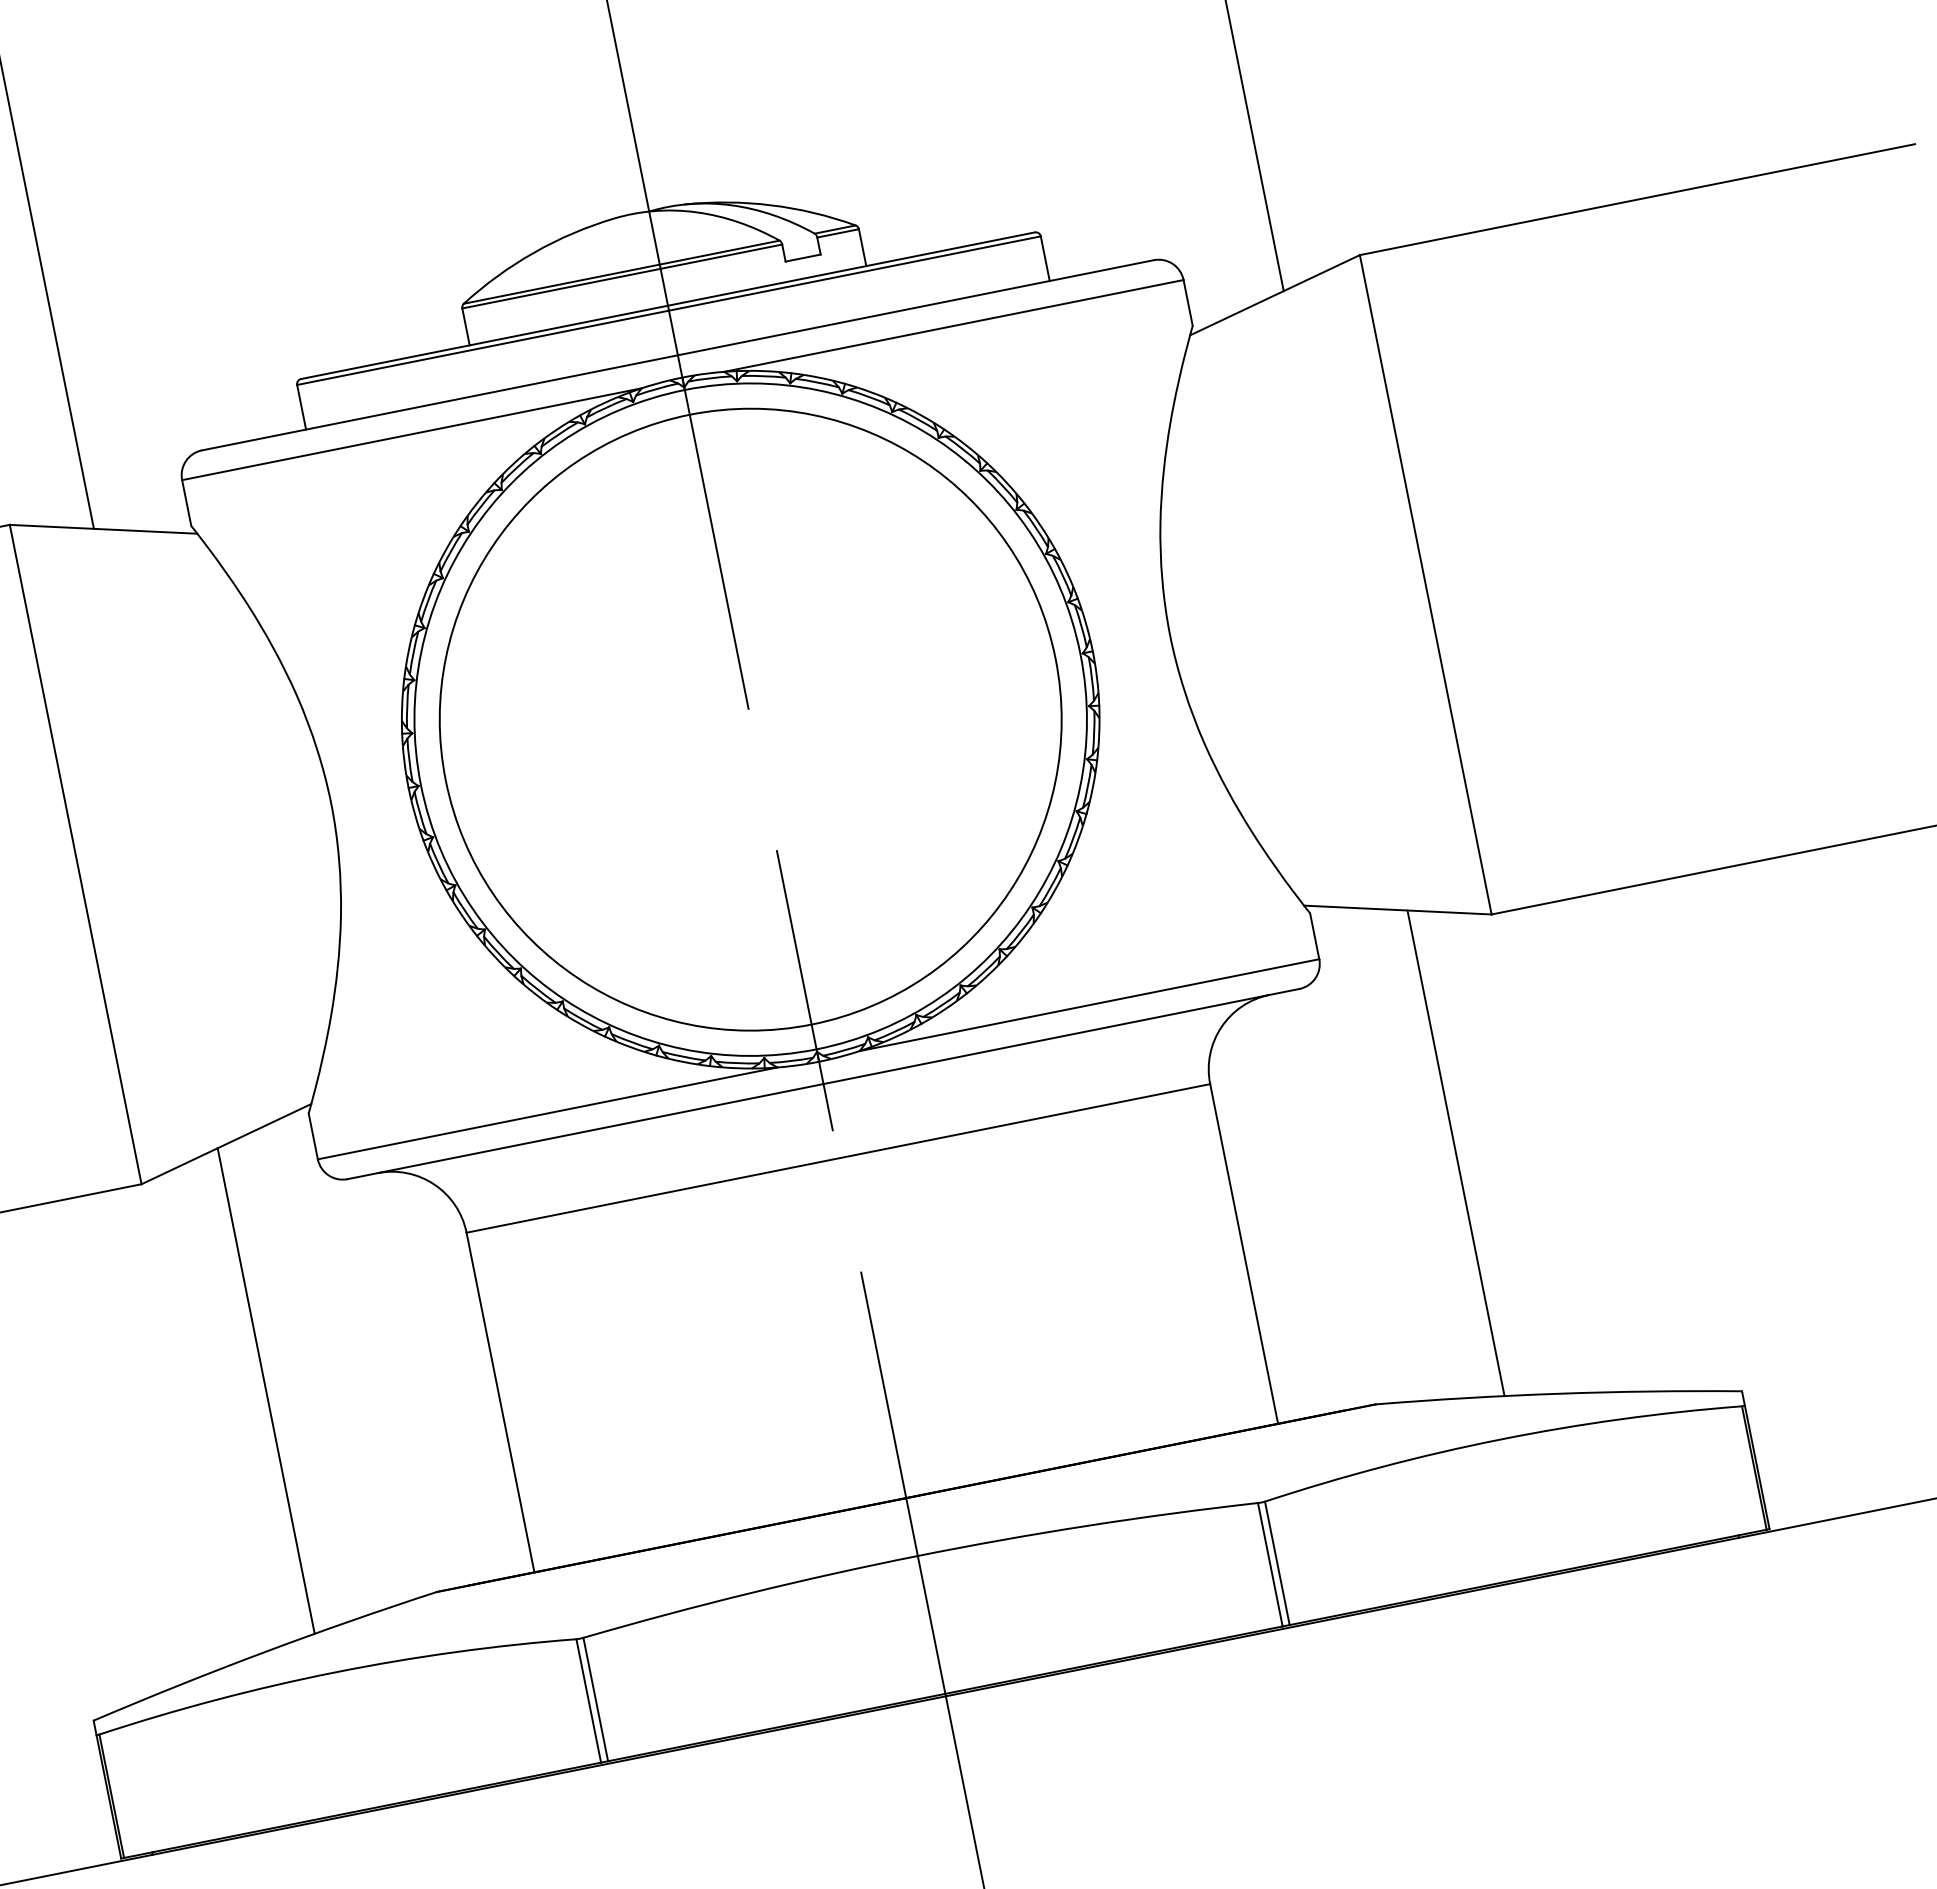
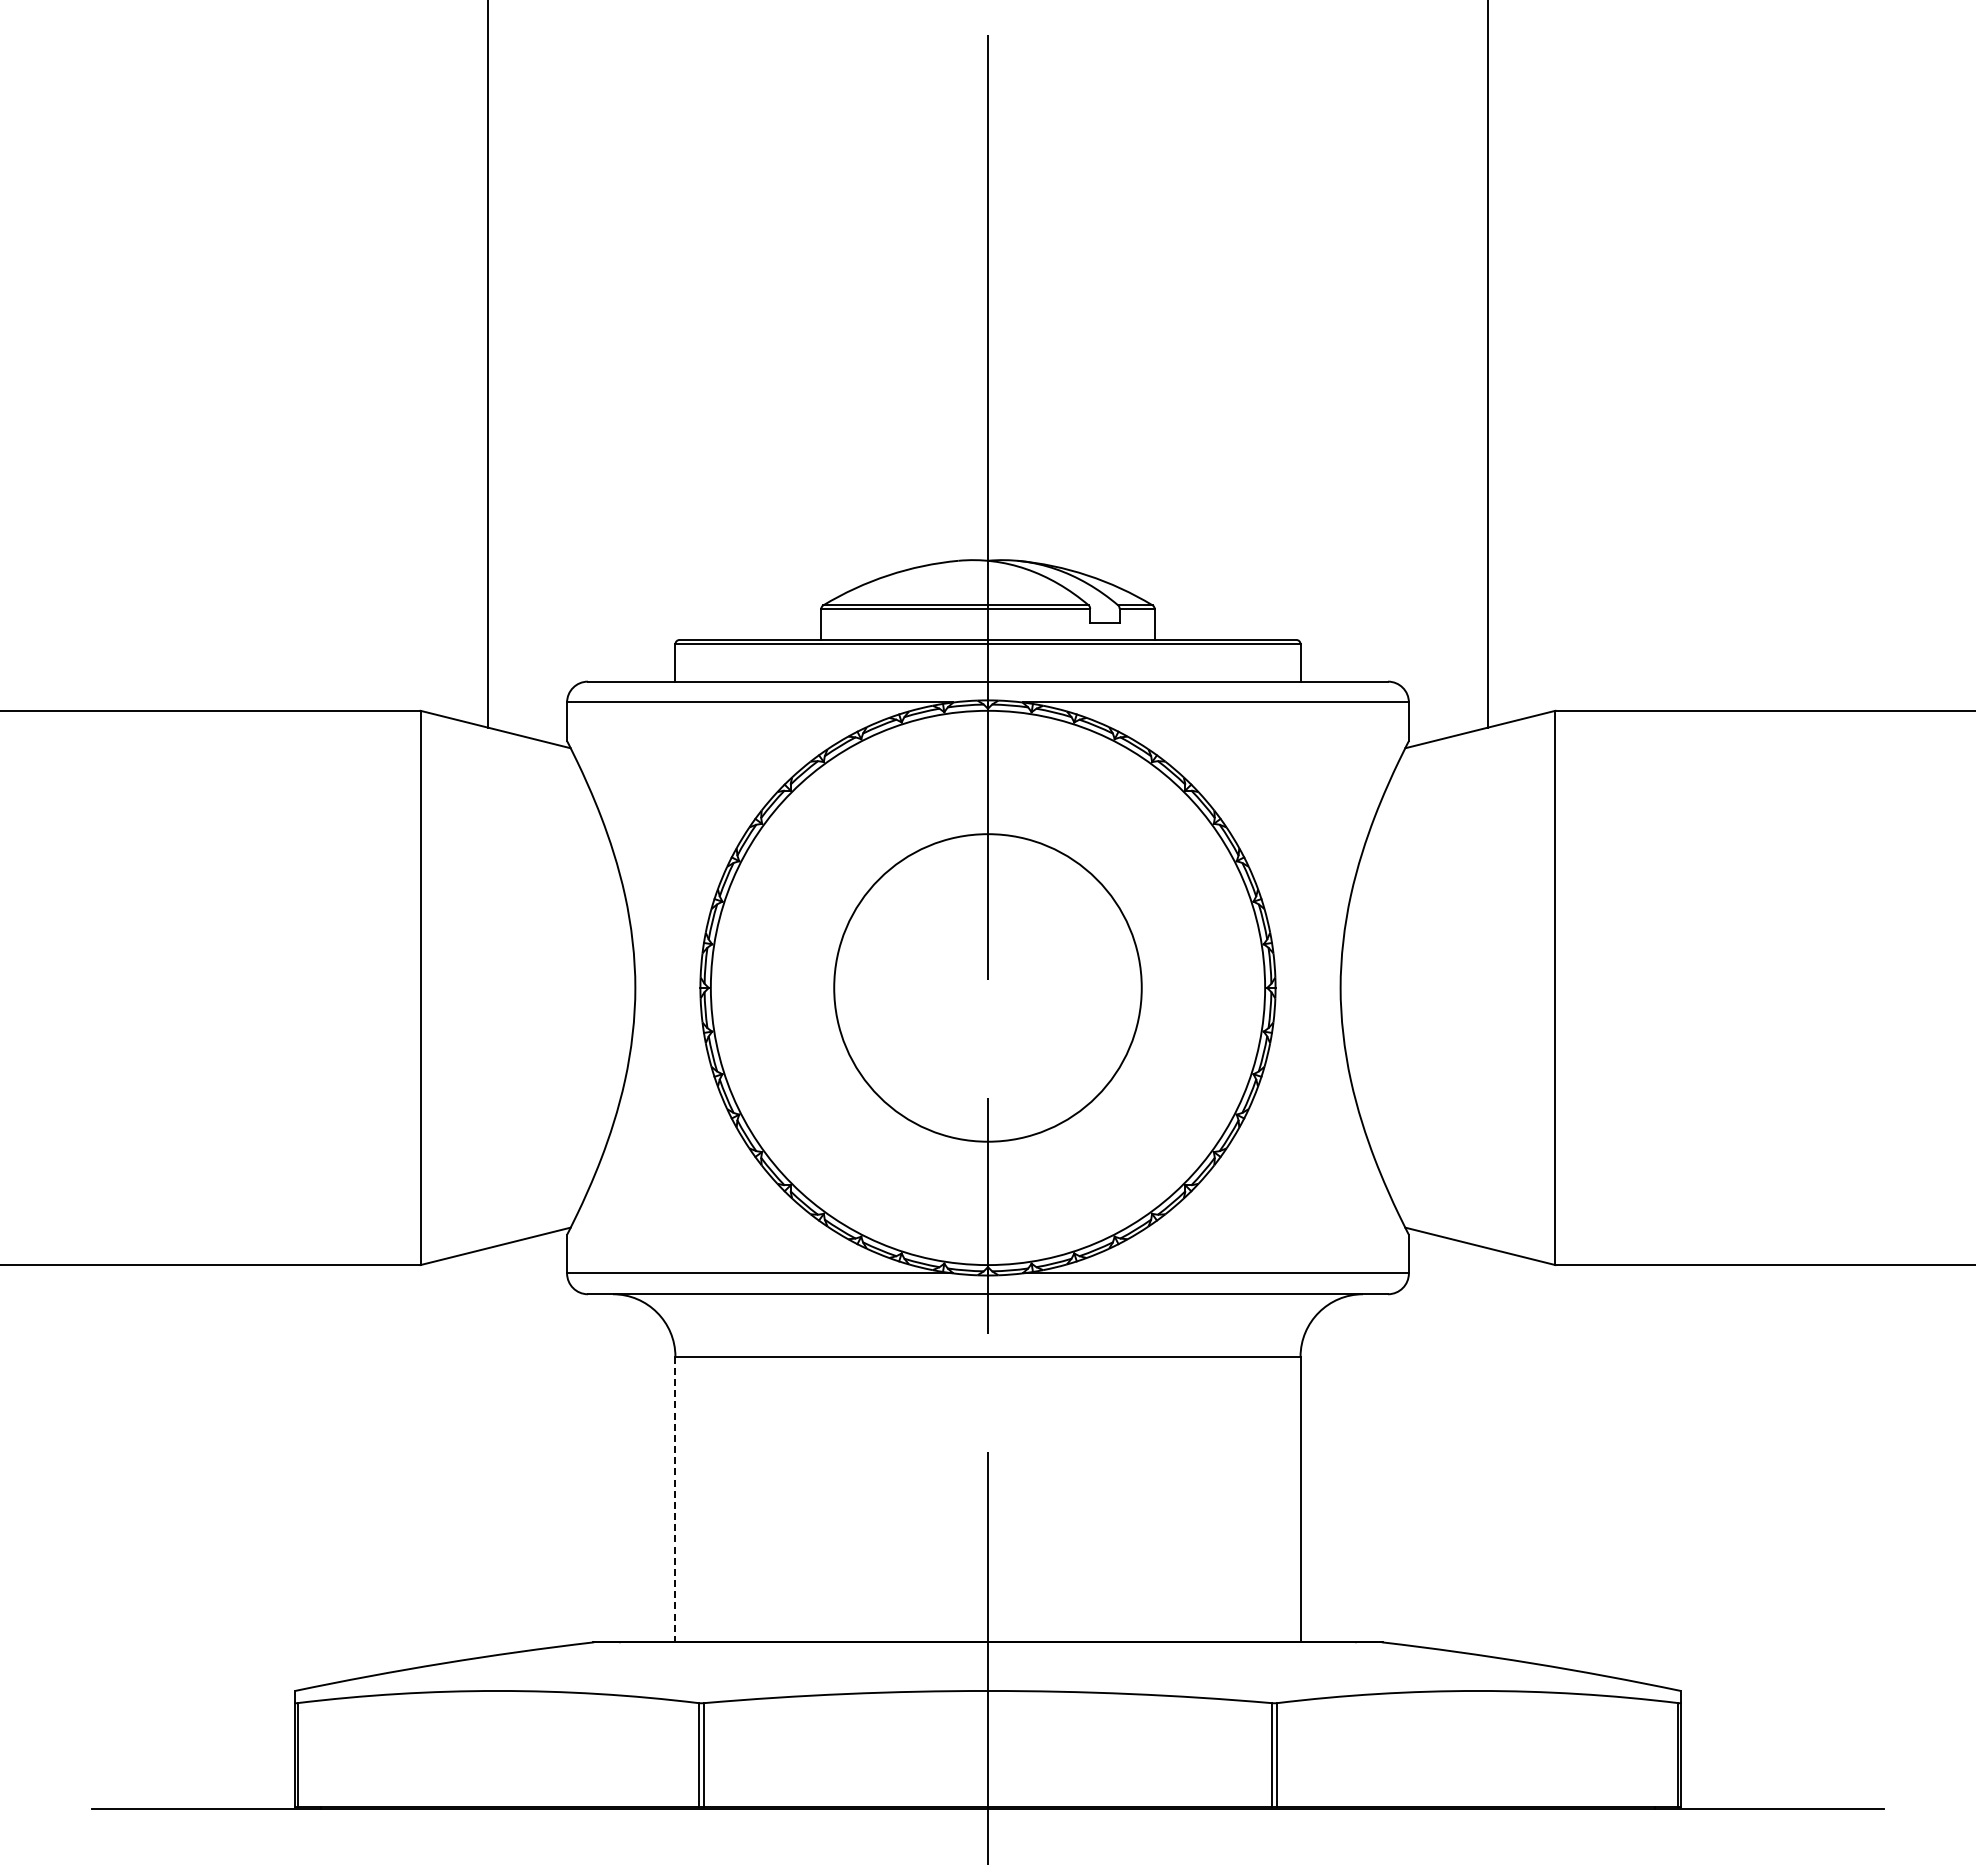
circle: (750, 719) -> (987, 987), size x0.6
line: (1456, 1153) -> (1488, 1452), removed
line: (265, 1391) -> (487, 1452), removed
line: (500, 1402) -> (675, 1499), solid -> dashed

